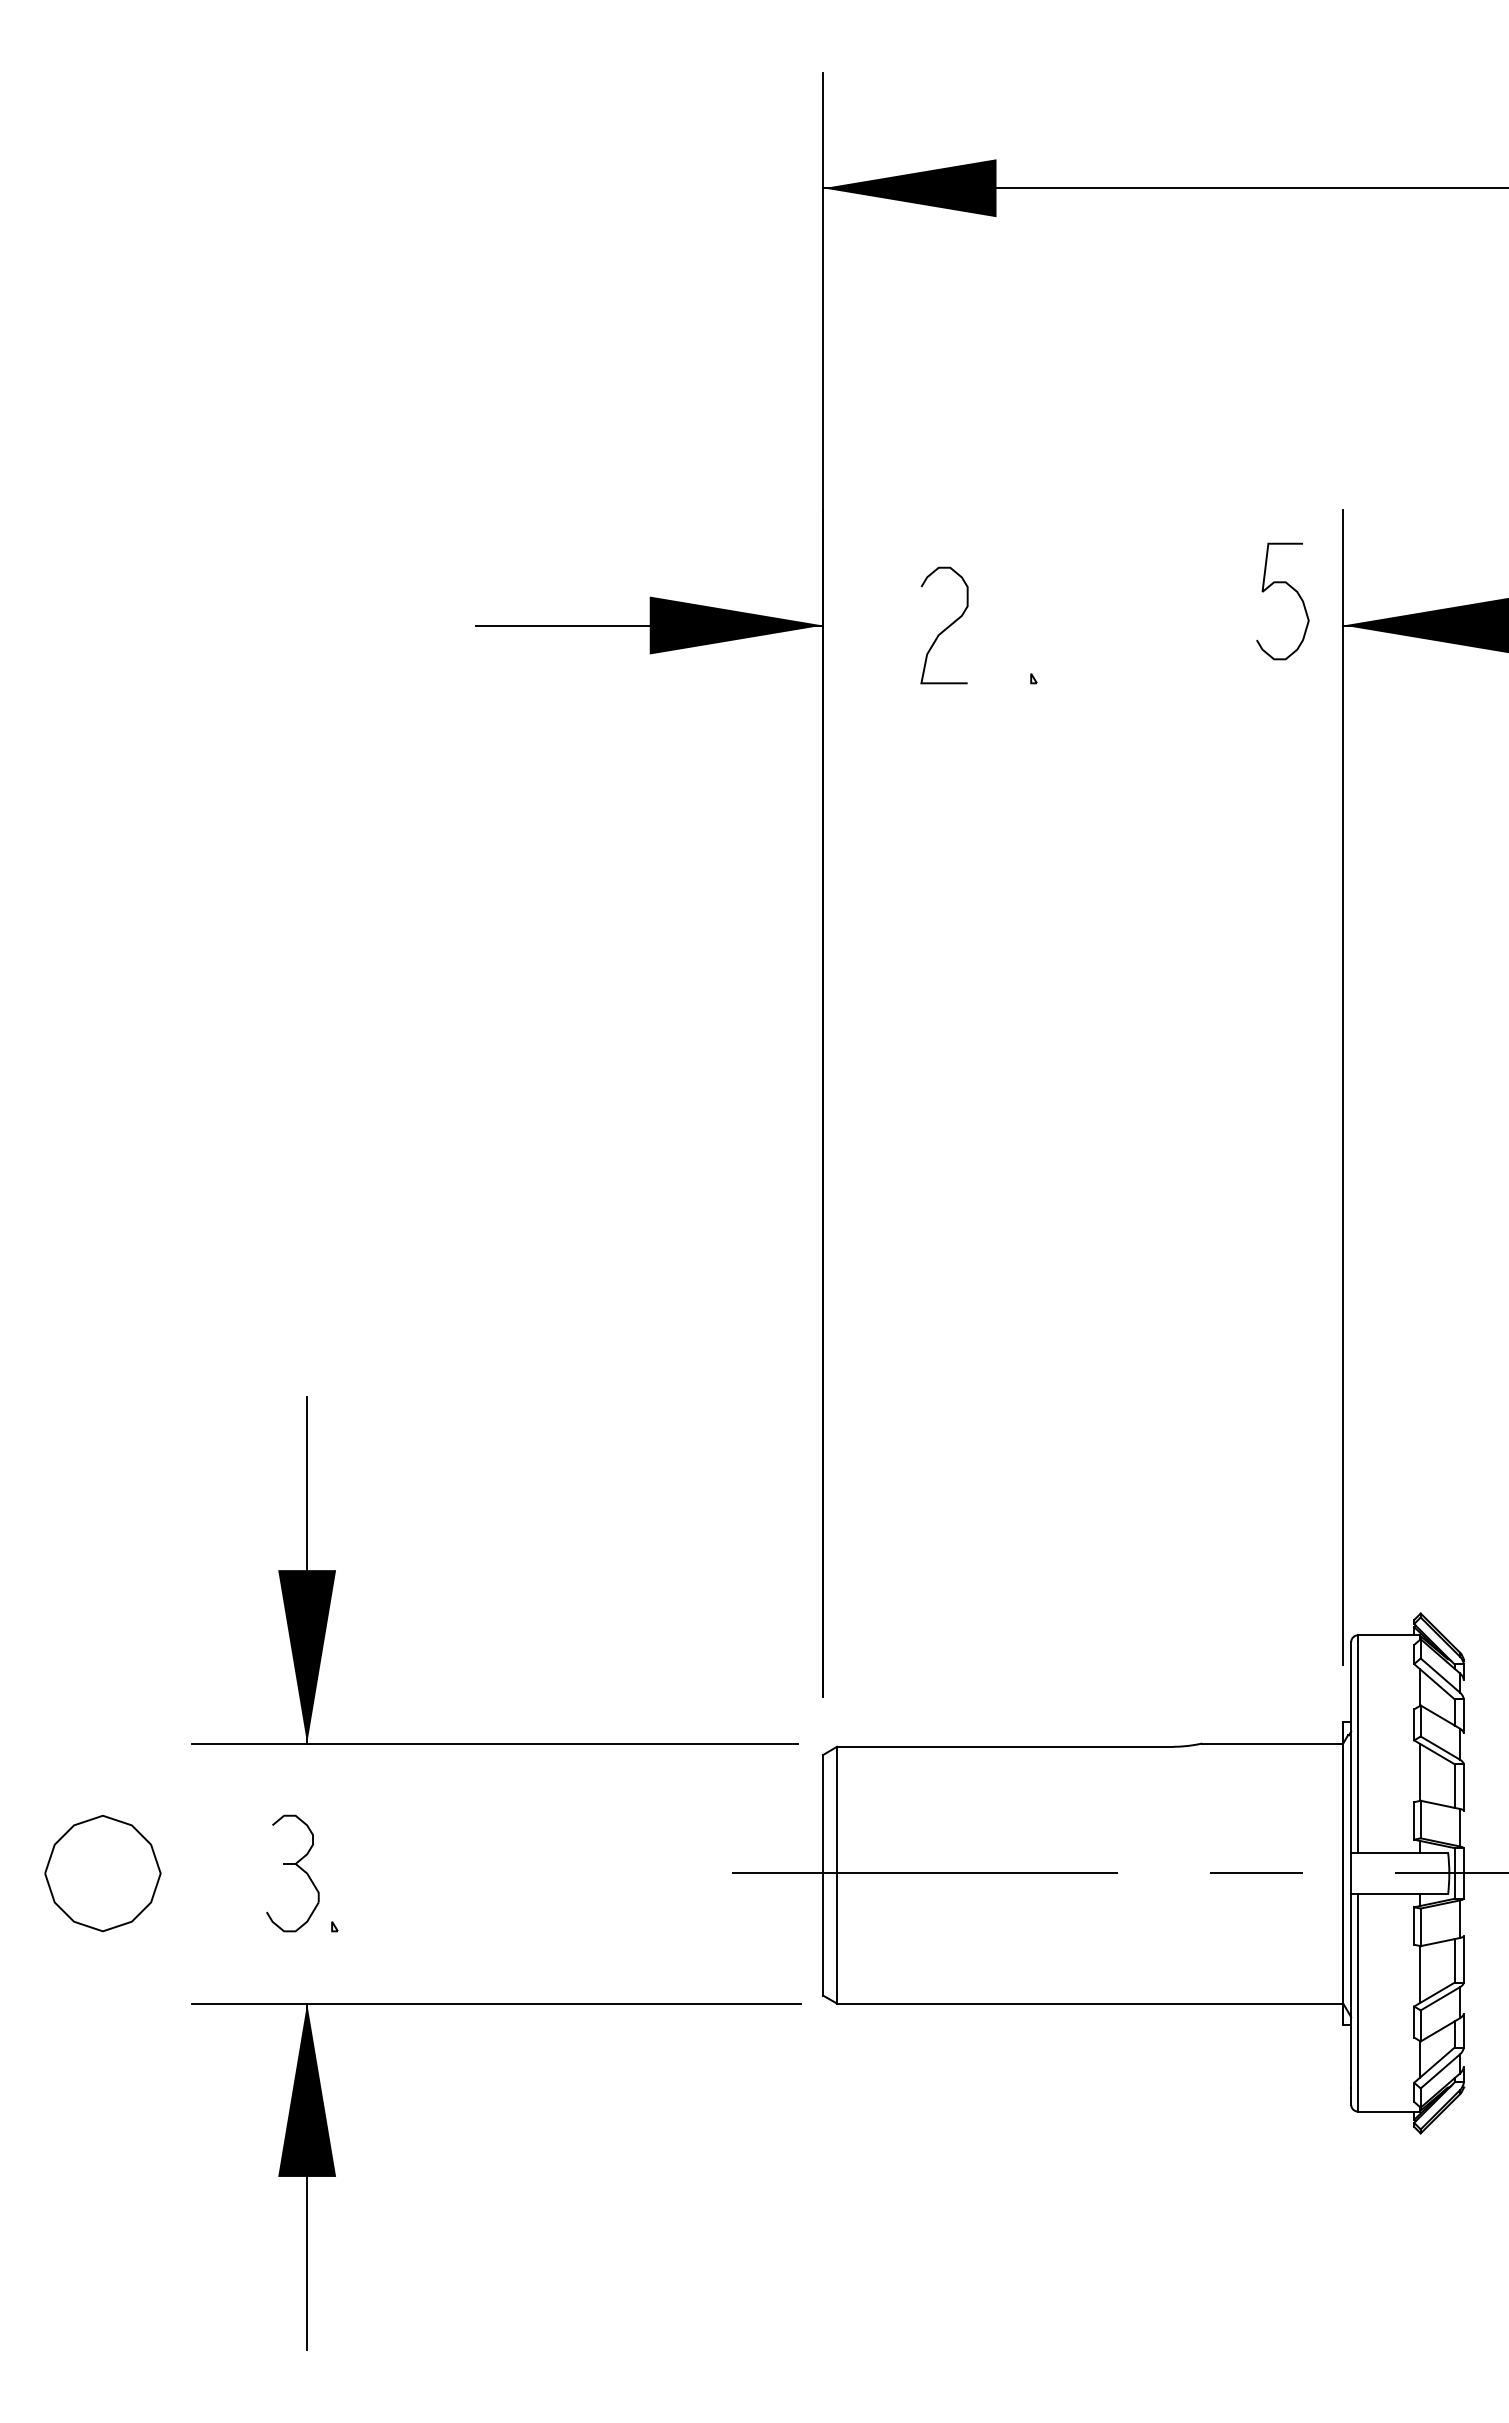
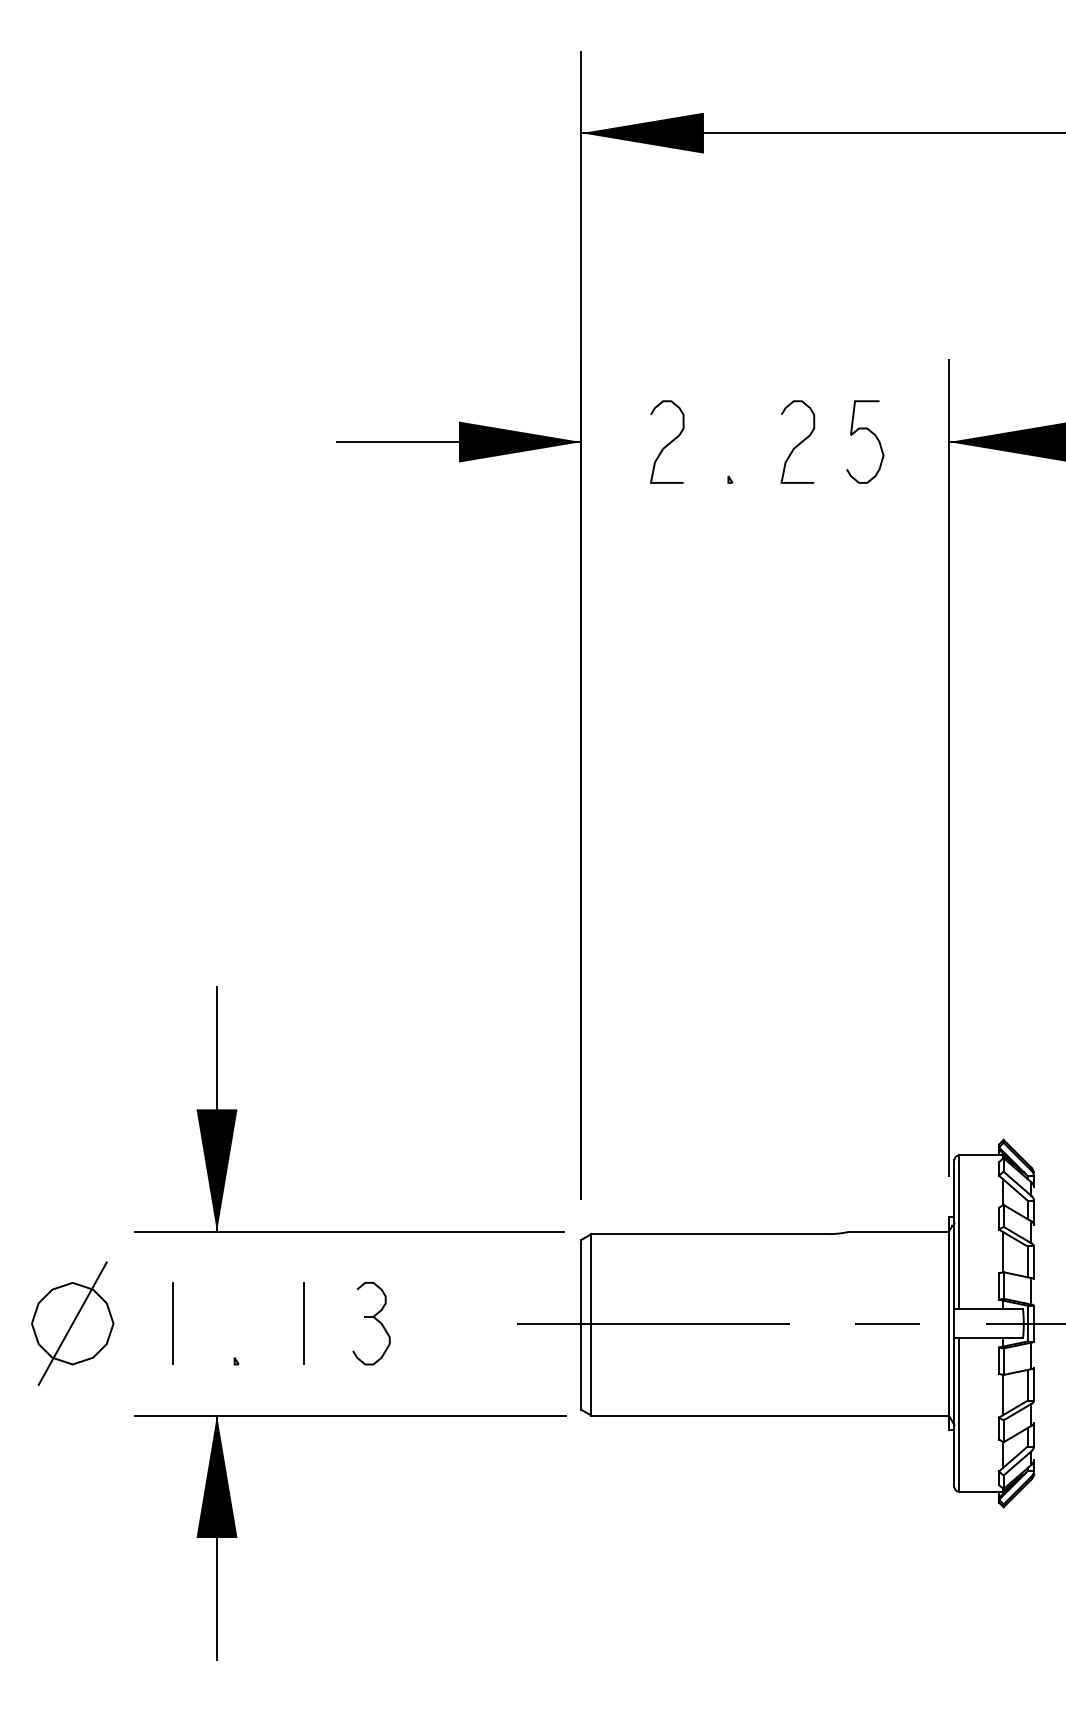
curve: (1293, 590) -> (872, 434), moved
curve: (1131, 627) -> (799, 443), added
part: (298, 1867) -> (375, 1319), moved
line: (102, 1873) -> (72, 1323), added
line: (245, 1873) -> (173, 1323), added
line: (430, 1873) -> (304, 1323), added

